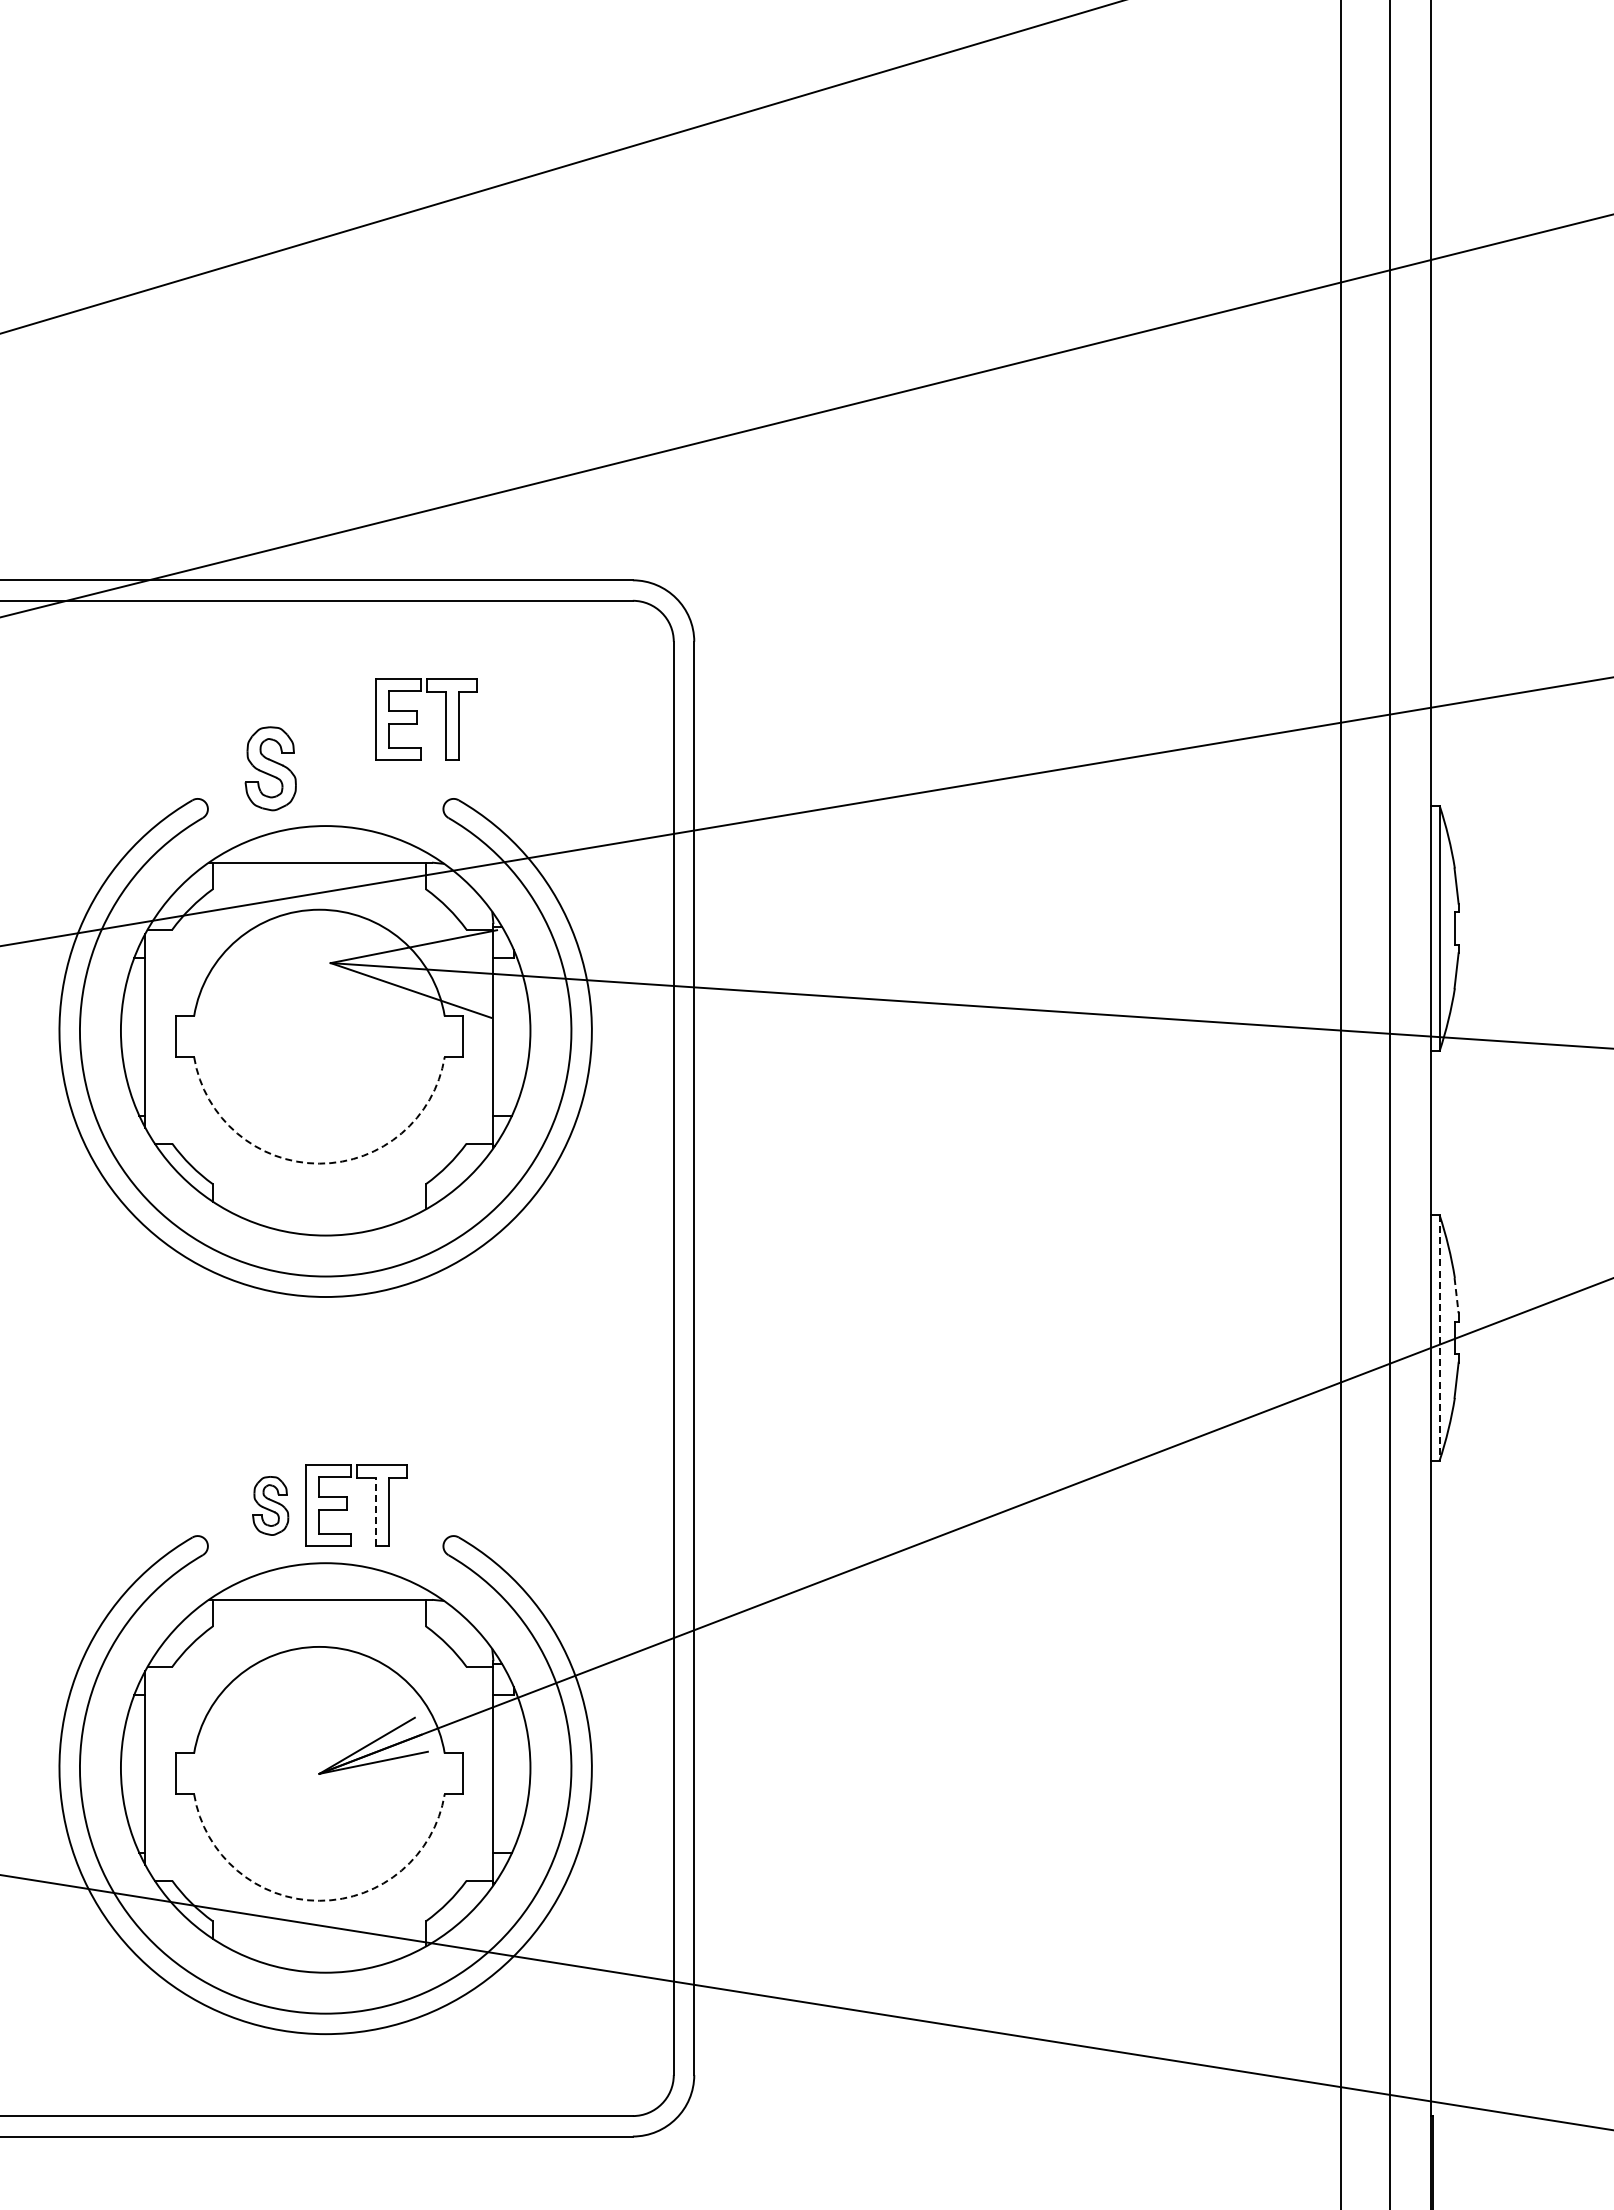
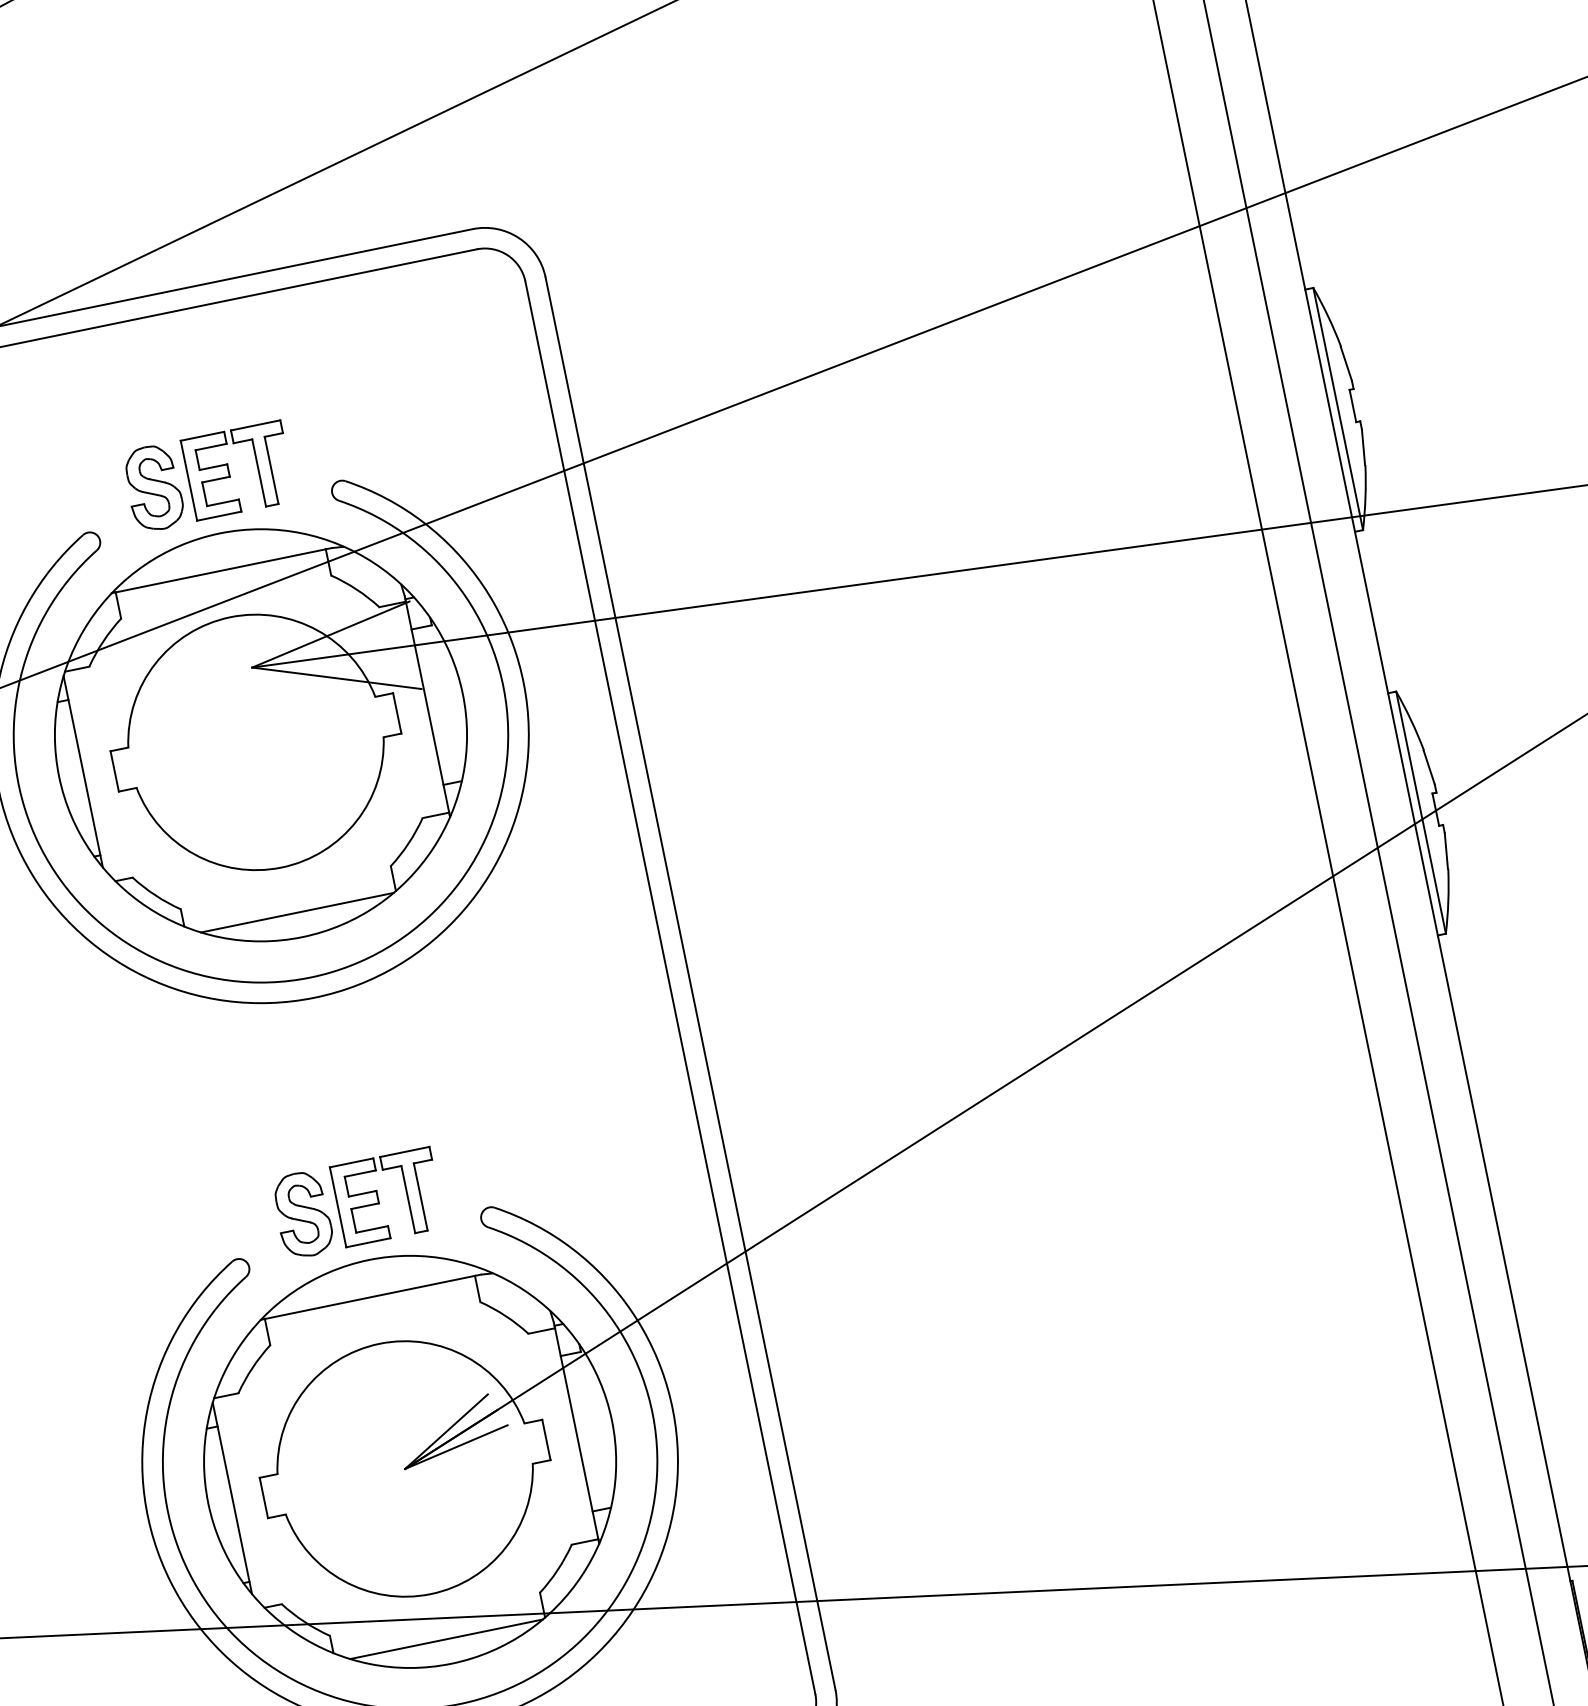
part: (417, 719) -> (229, 472), moved
arc: (319, 1163) -> (281, 867), dashed -> solid
line: (325, 1210) -> (297, 912), added
line: (1456, 1295) -> (1429, 767), dashed -> solid
line: (1439, 1337) -> (1420, 812), dashed -> solid
part: (270, 1505) -> (302, 1214), size x1.43
line: (376, 1511) -> (408, 1198), dashed -> solid
arc: (319, 1900) -> (430, 1593), dashed -> solid
line: (325, 1947) -> (446, 1638), added

